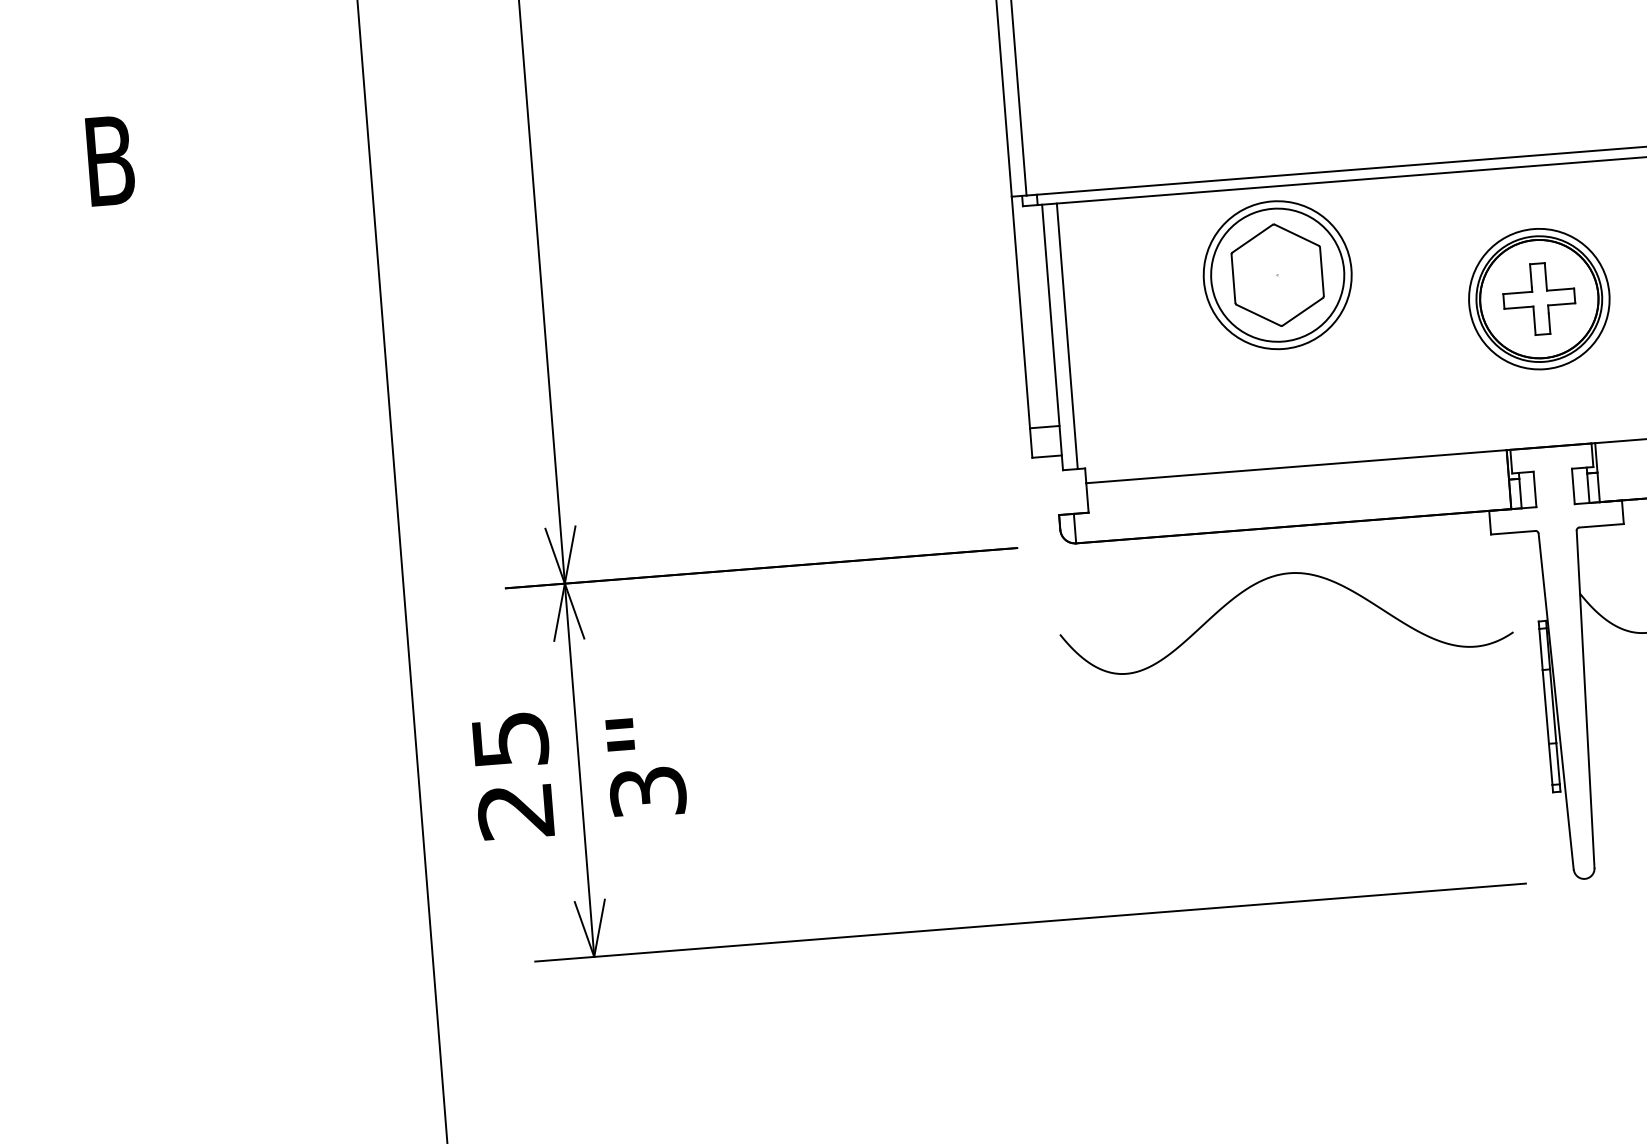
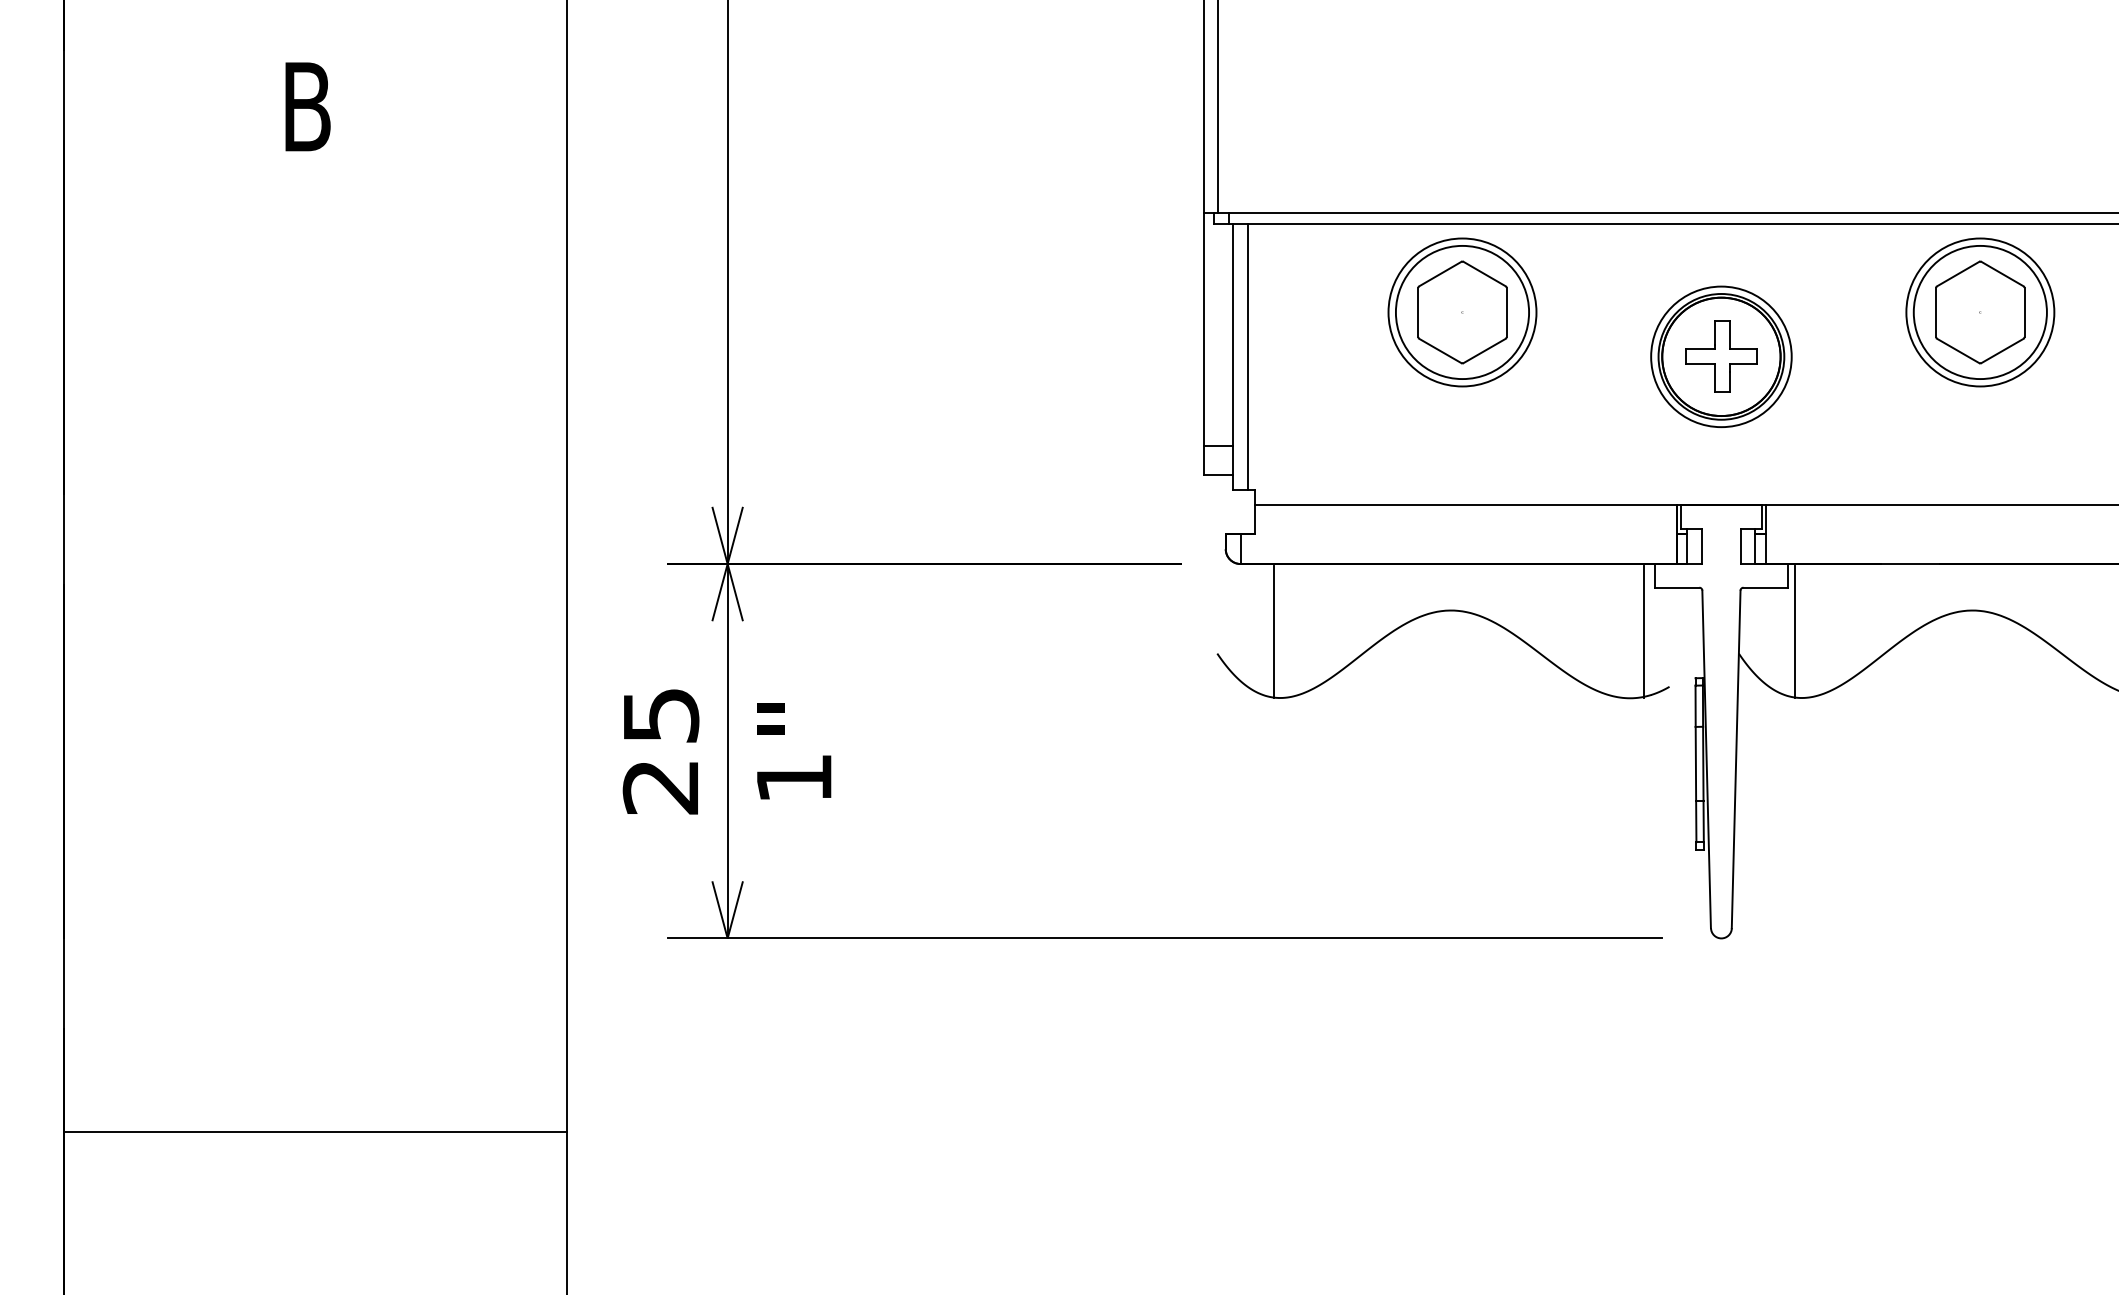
line: (1634, 567) -> (1795, 631), added
line: (1483, 579) -> (1643, 631), added
line: (1114, 608) -> (1273, 631), added
text: (648, 792) -> (794, 778), 3 -> 1

